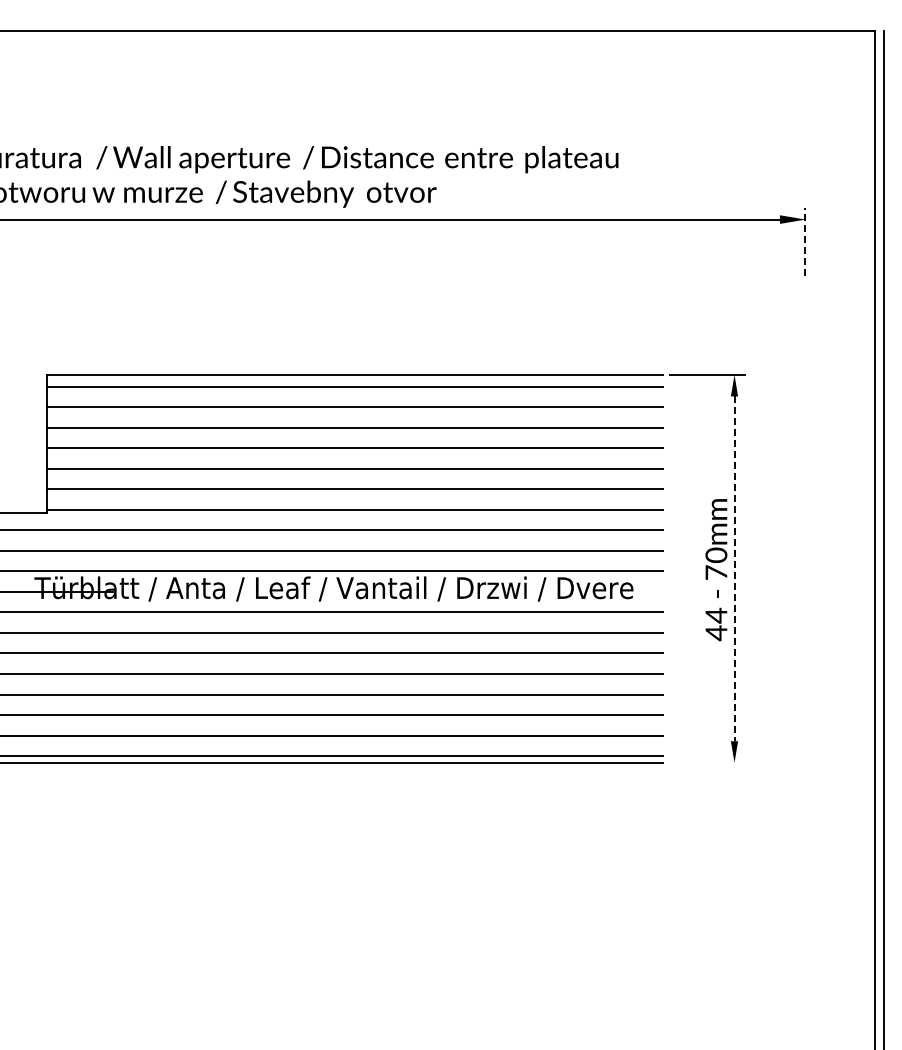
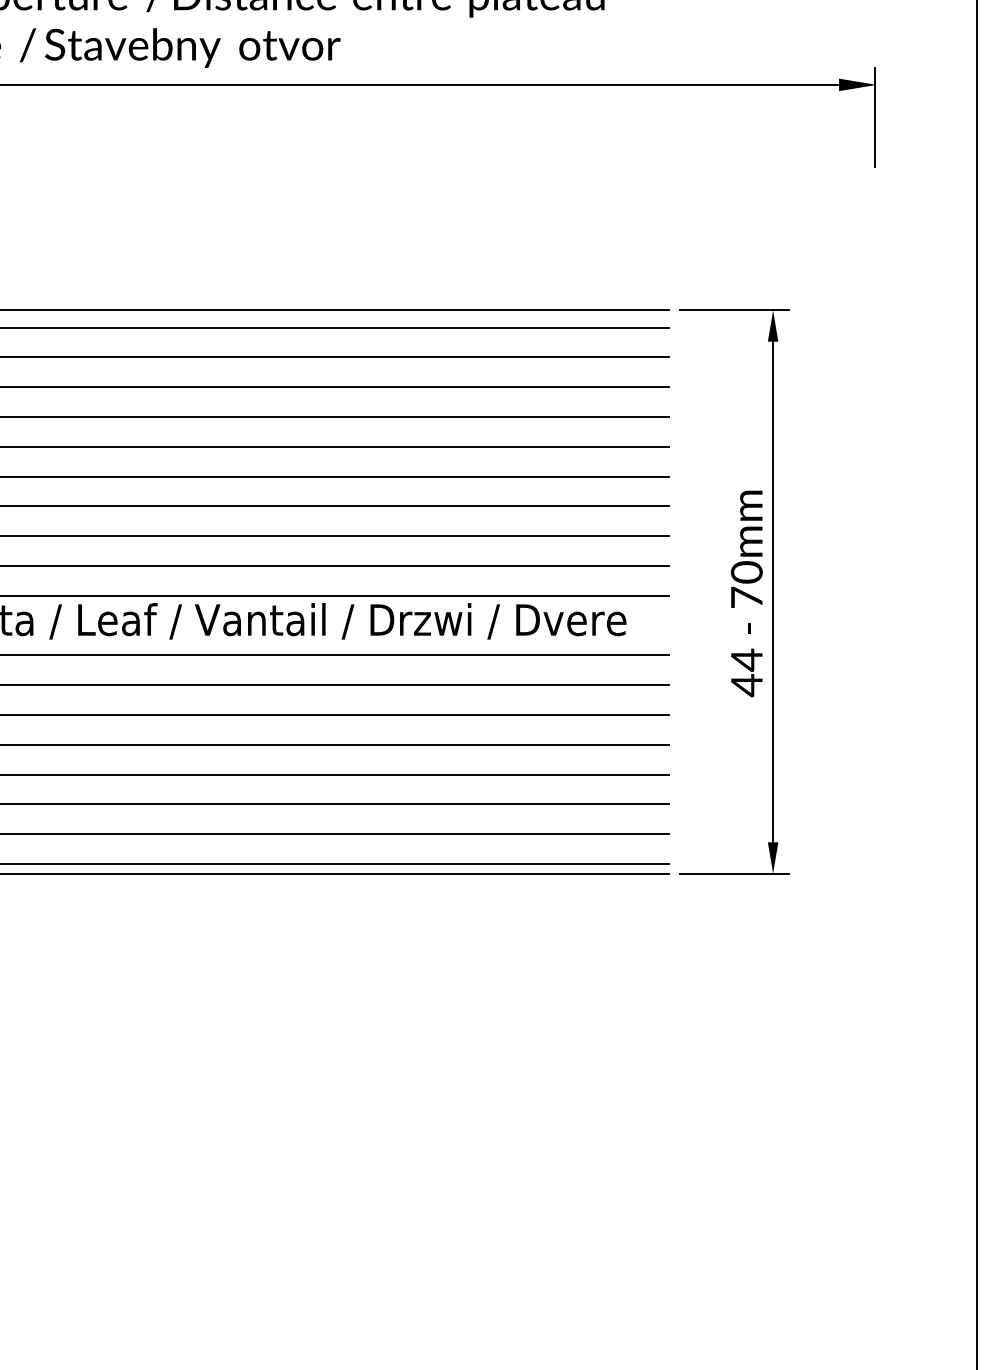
line: (804, 241) -> (874, 116), dashed -> solid
line: (734, 569) -> (773, 592), dashed -> solid
line: (707, 762) -> (733, 873), added

